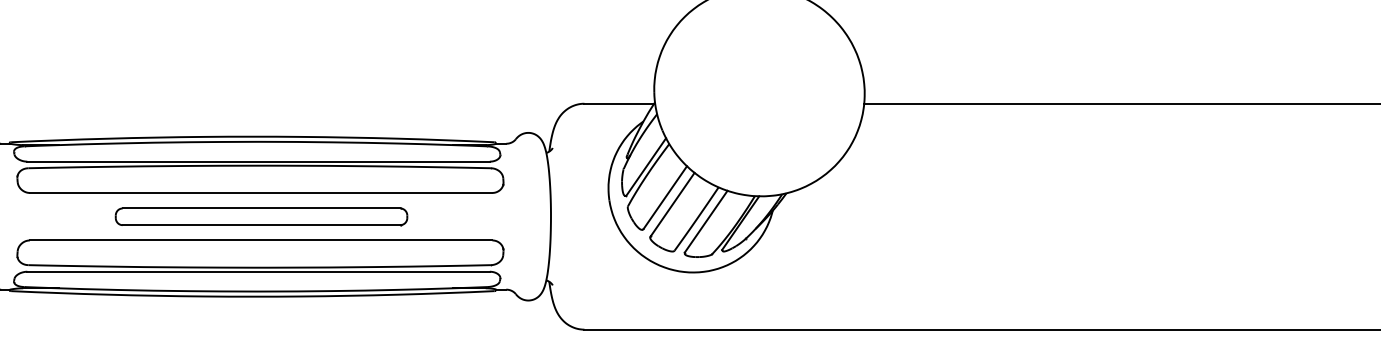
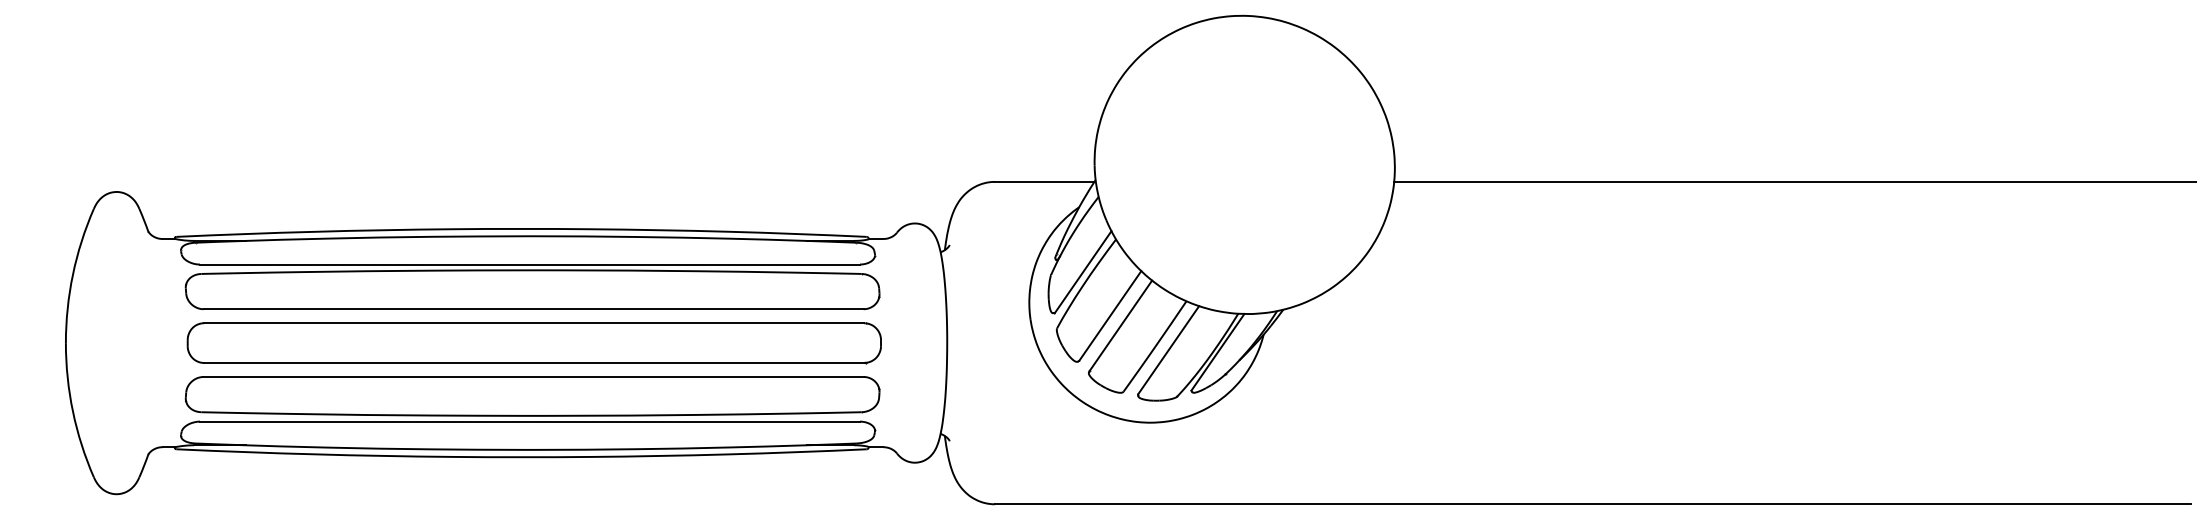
part: (261, 216) -> (533, 343), size x1.67

